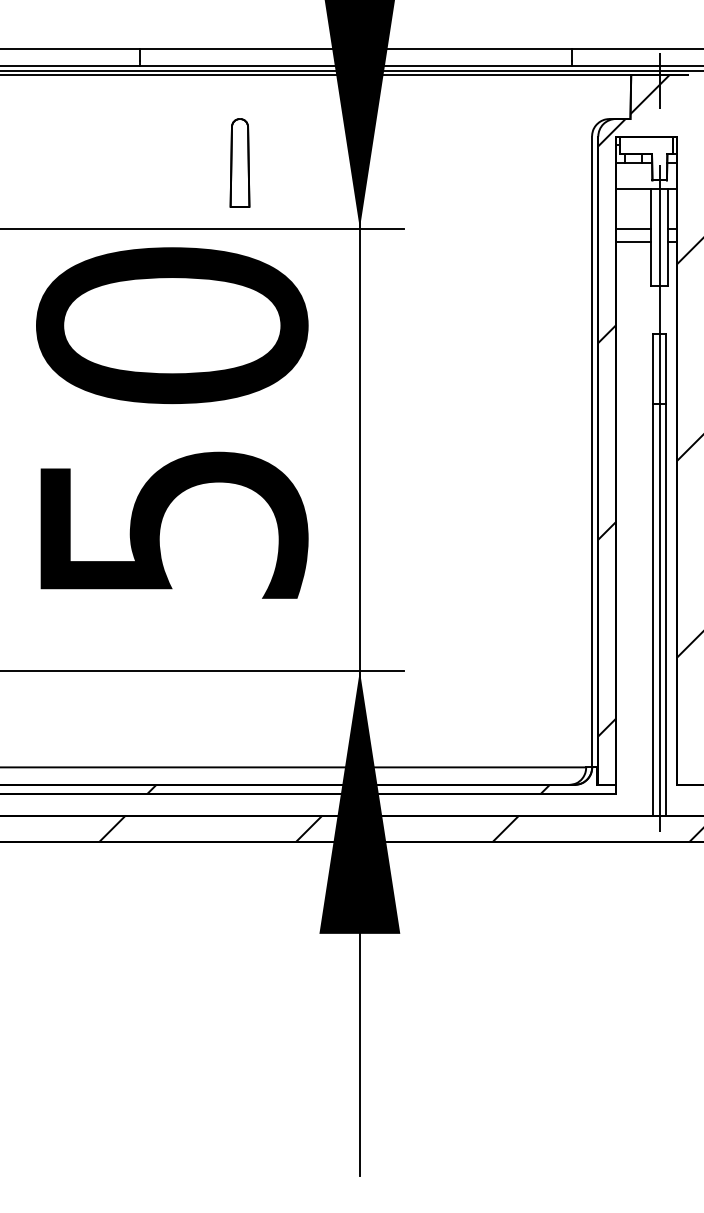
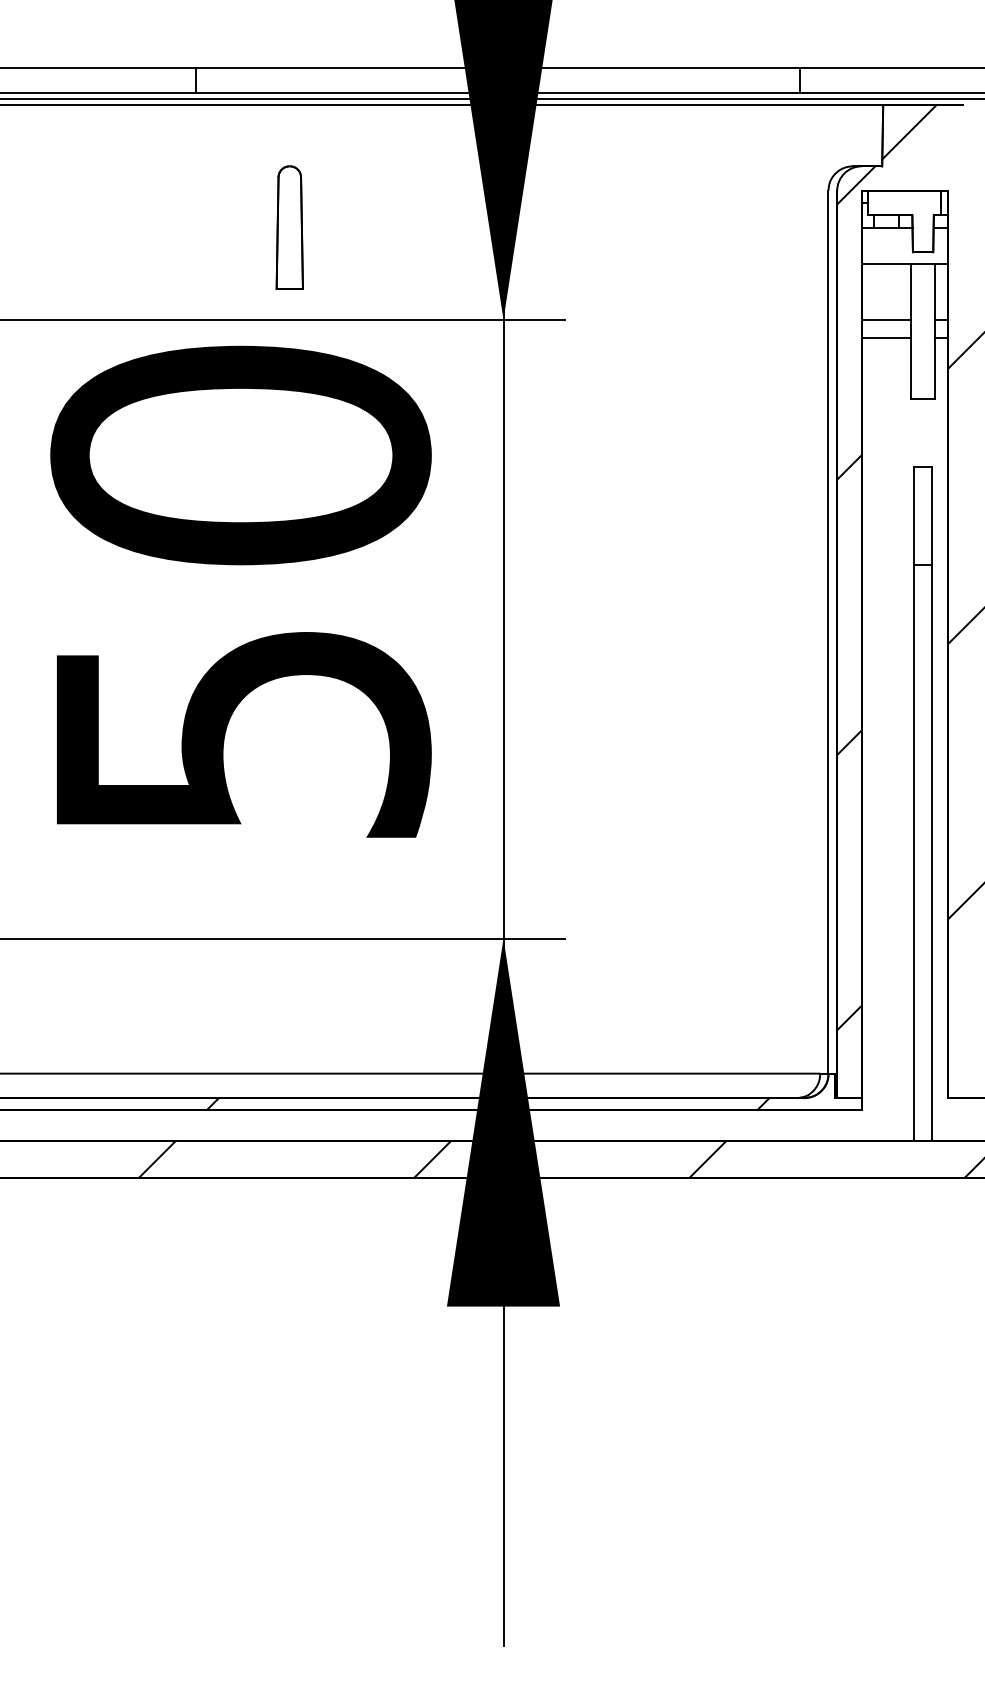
part: (239, 162) -> (289, 227), moved
line: (659, 439) -> (923, 614), removed

